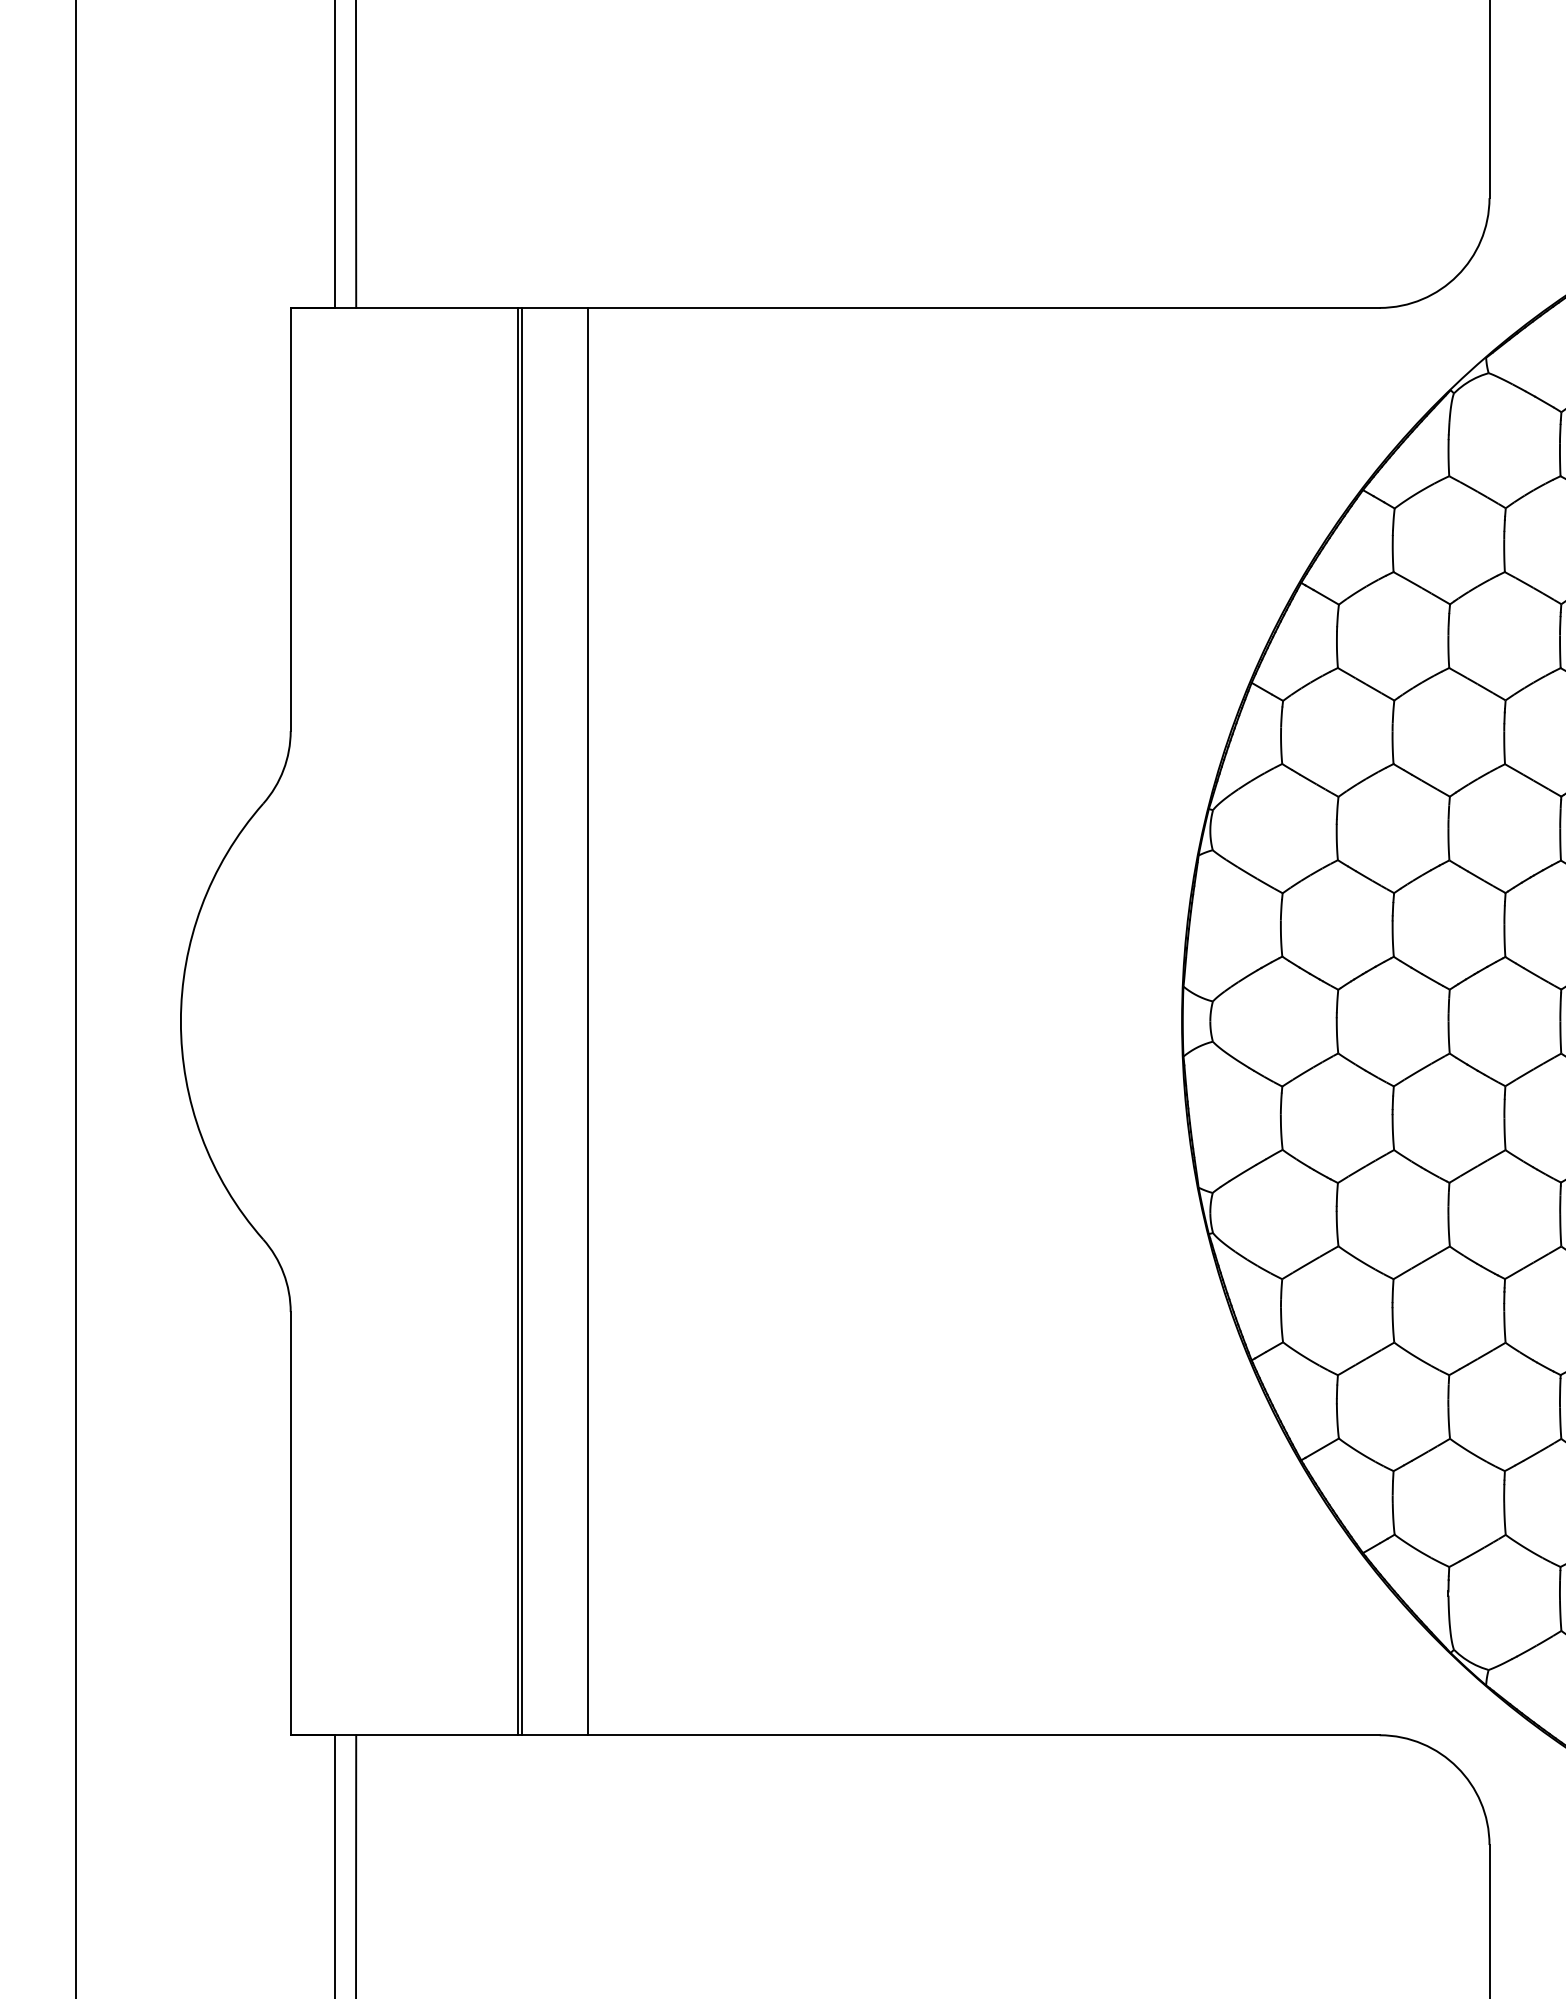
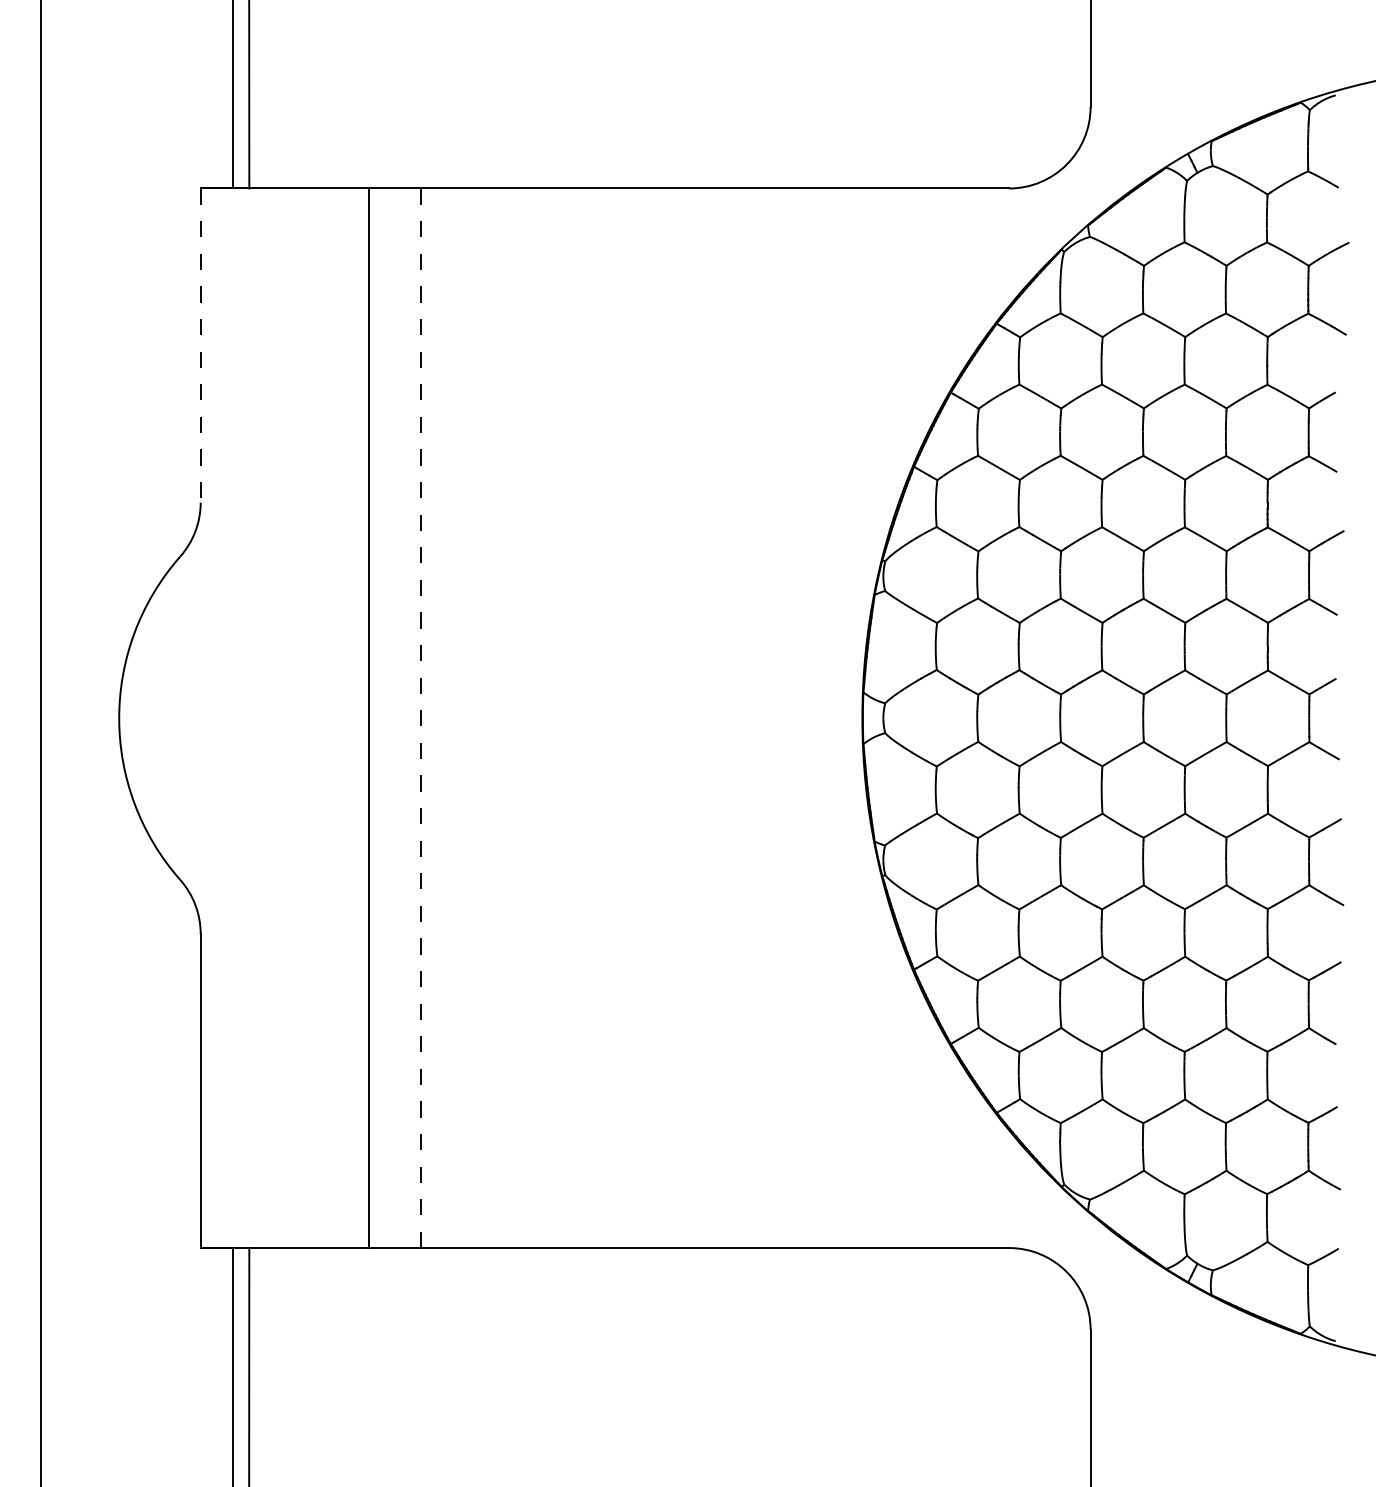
line: (290, 520) -> (200, 346), solid -> dashed
line: (522, 1021) -> (372, 718), removed
line: (588, 1021) -> (421, 718), solid -> dashed

